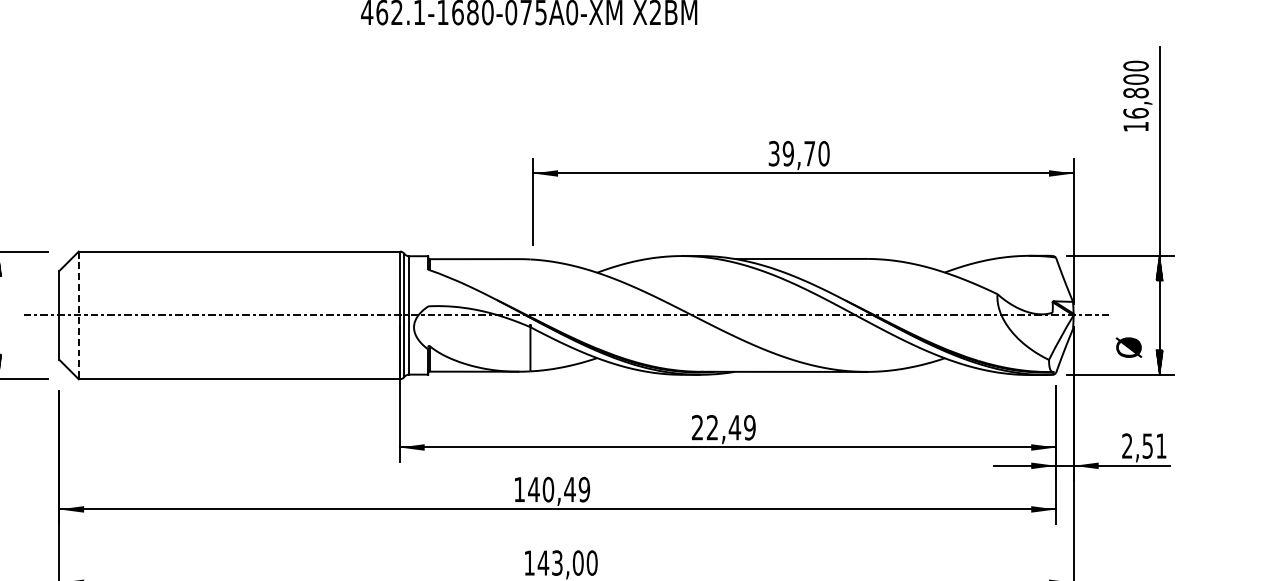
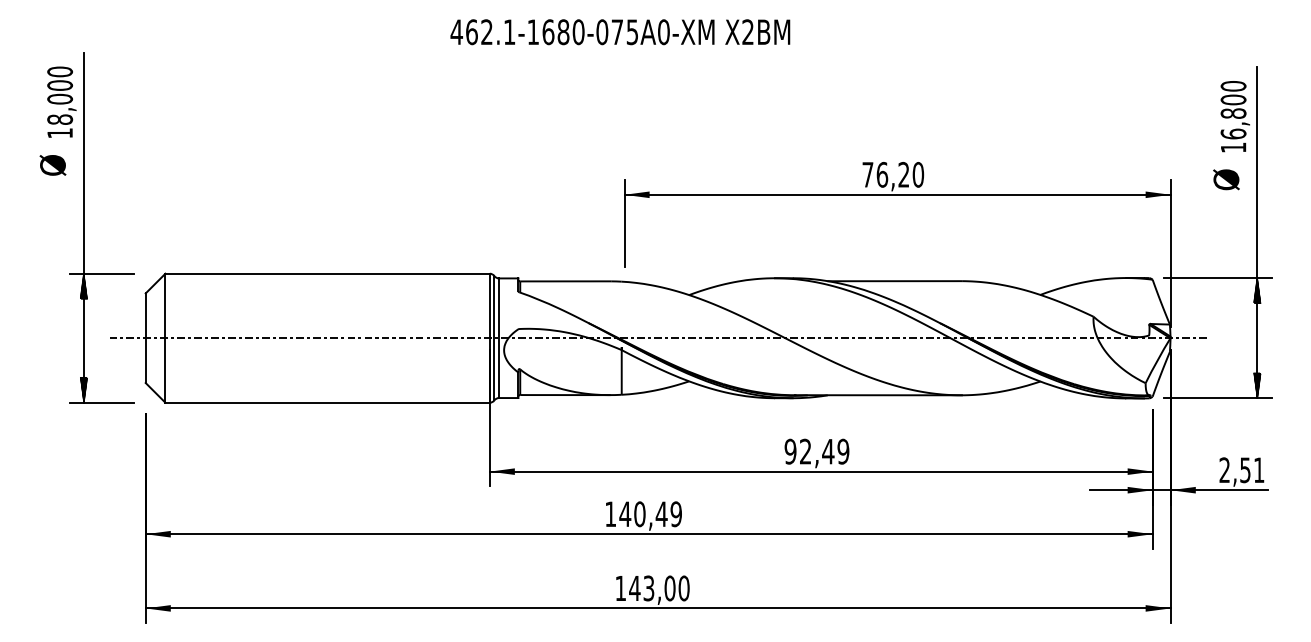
text: (791, 153) -> (885, 174), 39,70 -> 76,20
line: (78, 315) -> (165, 338), dashed -> solid
text: (1129, 347) -> (1226, 179), moved
text: (697, 427) -> (790, 451), 22,49 -> 92,49

